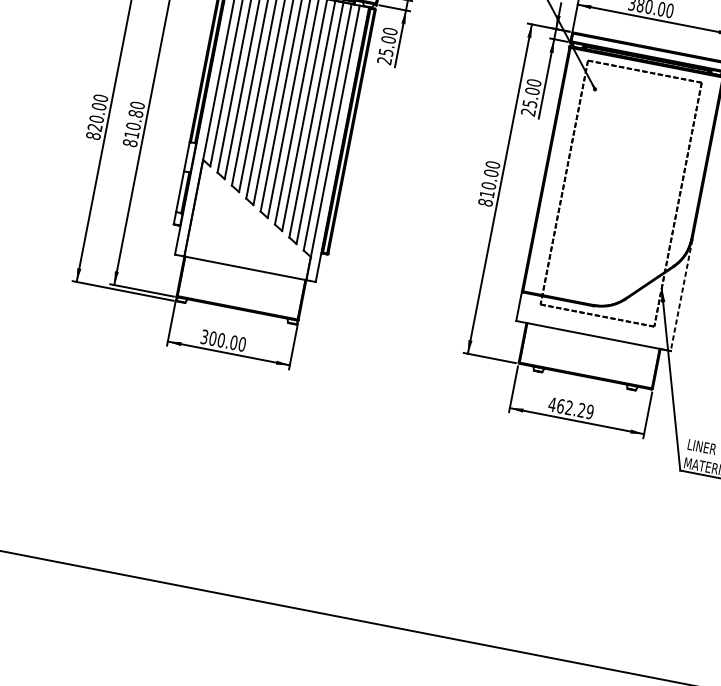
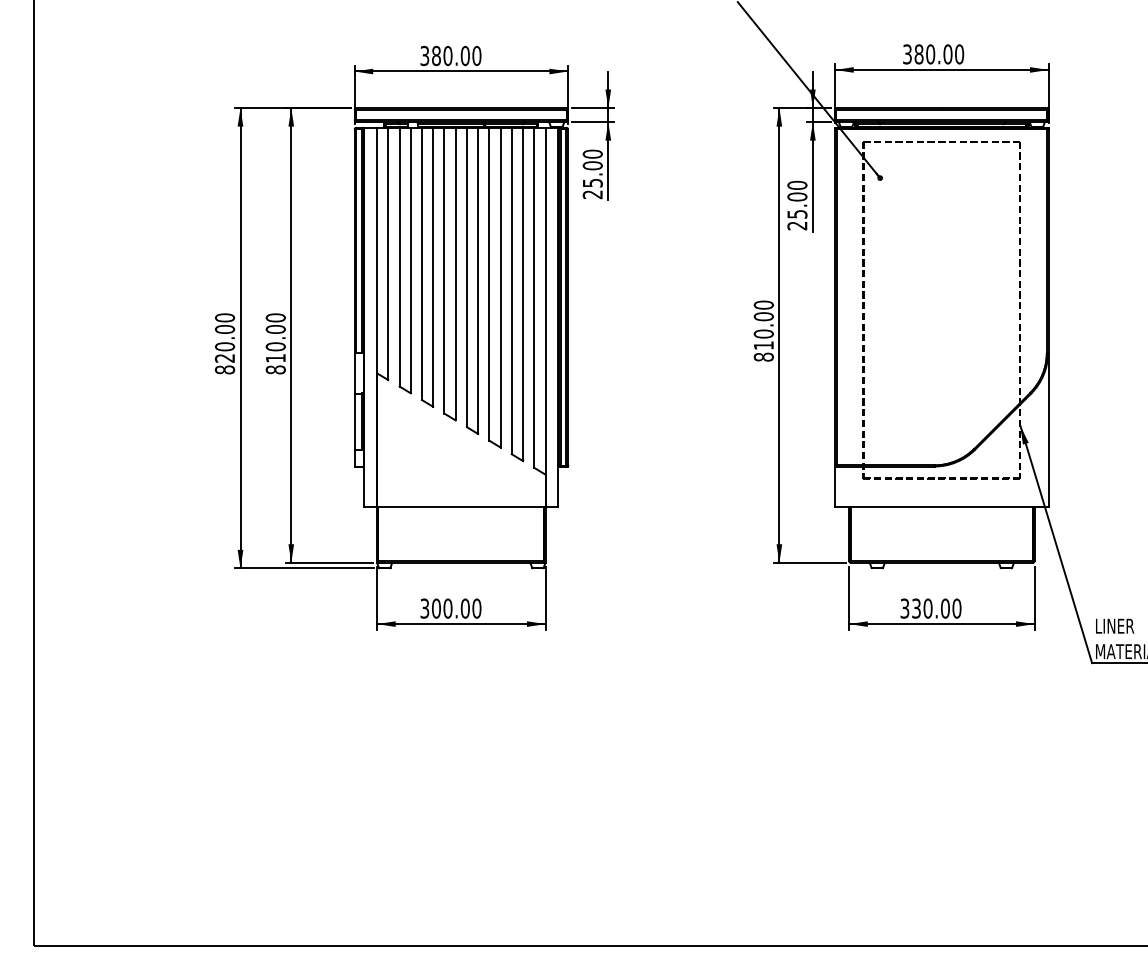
text: (135, 113) -> (275, 329), 810.80 -> 810.00
line: (681, 295) -> (1048, 429), dashed -> solid
text: (570, 408) -> (930, 608), 462.29 -> 330.00

